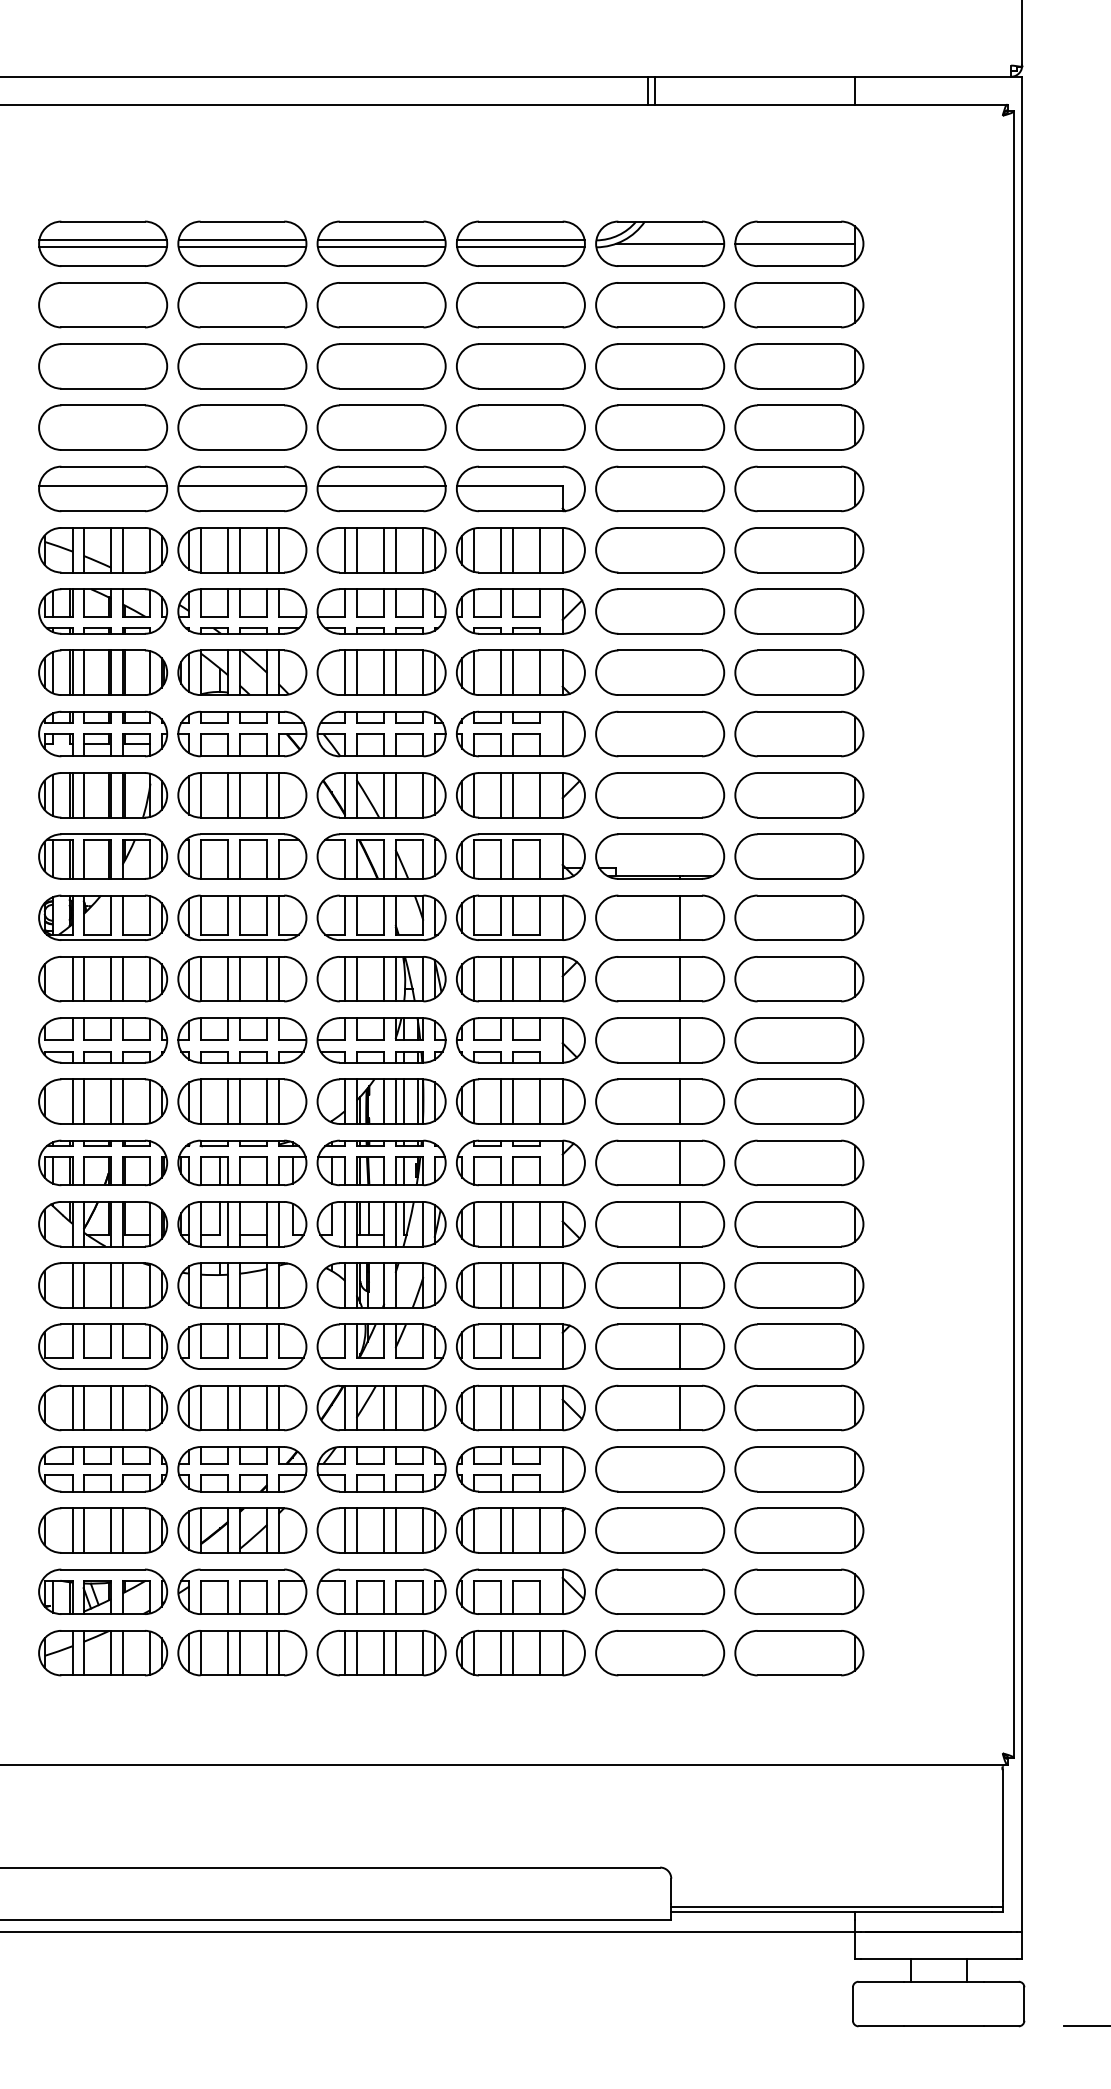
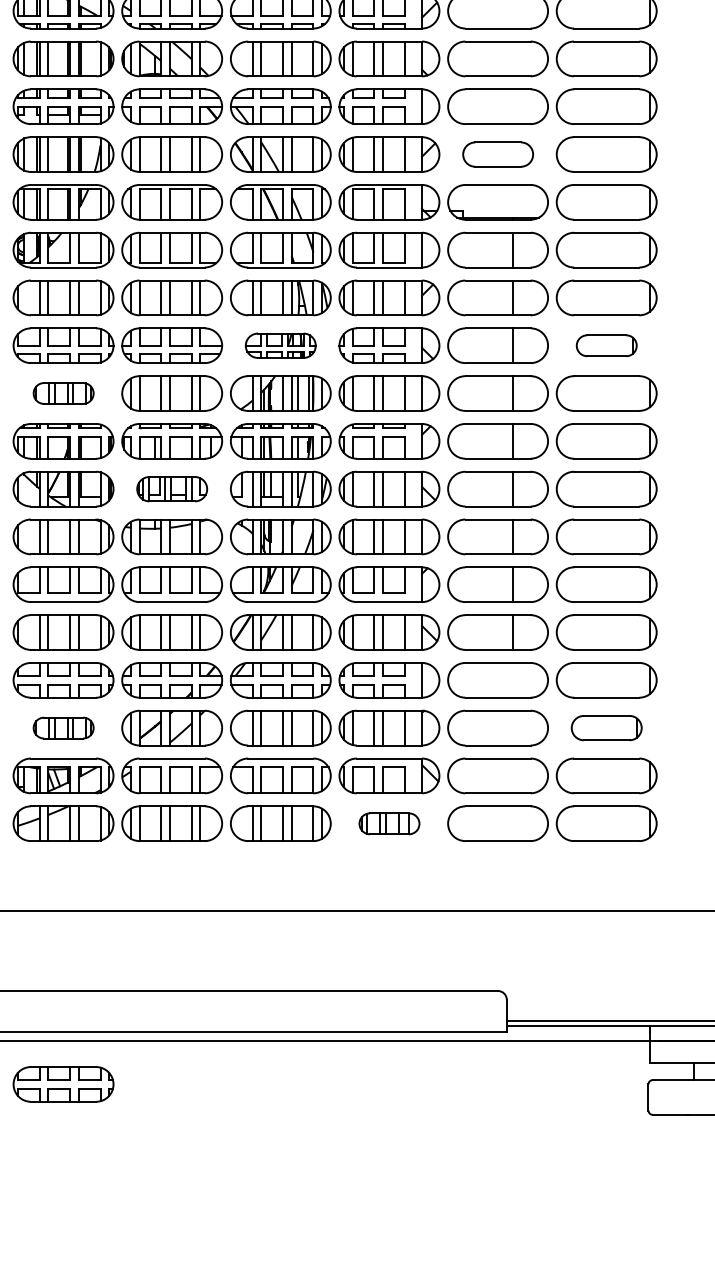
part: (660, 795) -> (498, 154), size x0.7
part: (381, 1040) -> (280, 345), size x0.7
part: (799, 1040) -> (606, 345), size x0.6
part: (103, 1101) -> (63, 393), size x0.6
part: (242, 1224) -> (172, 489), size x0.7
part: (103, 1530) -> (63, 728), size x0.6
part: (799, 1530) -> (606, 728), size x0.7
part: (520, 1653) -> (389, 824), size x0.6
part: (103, 1987) -> (63, 1084), added

